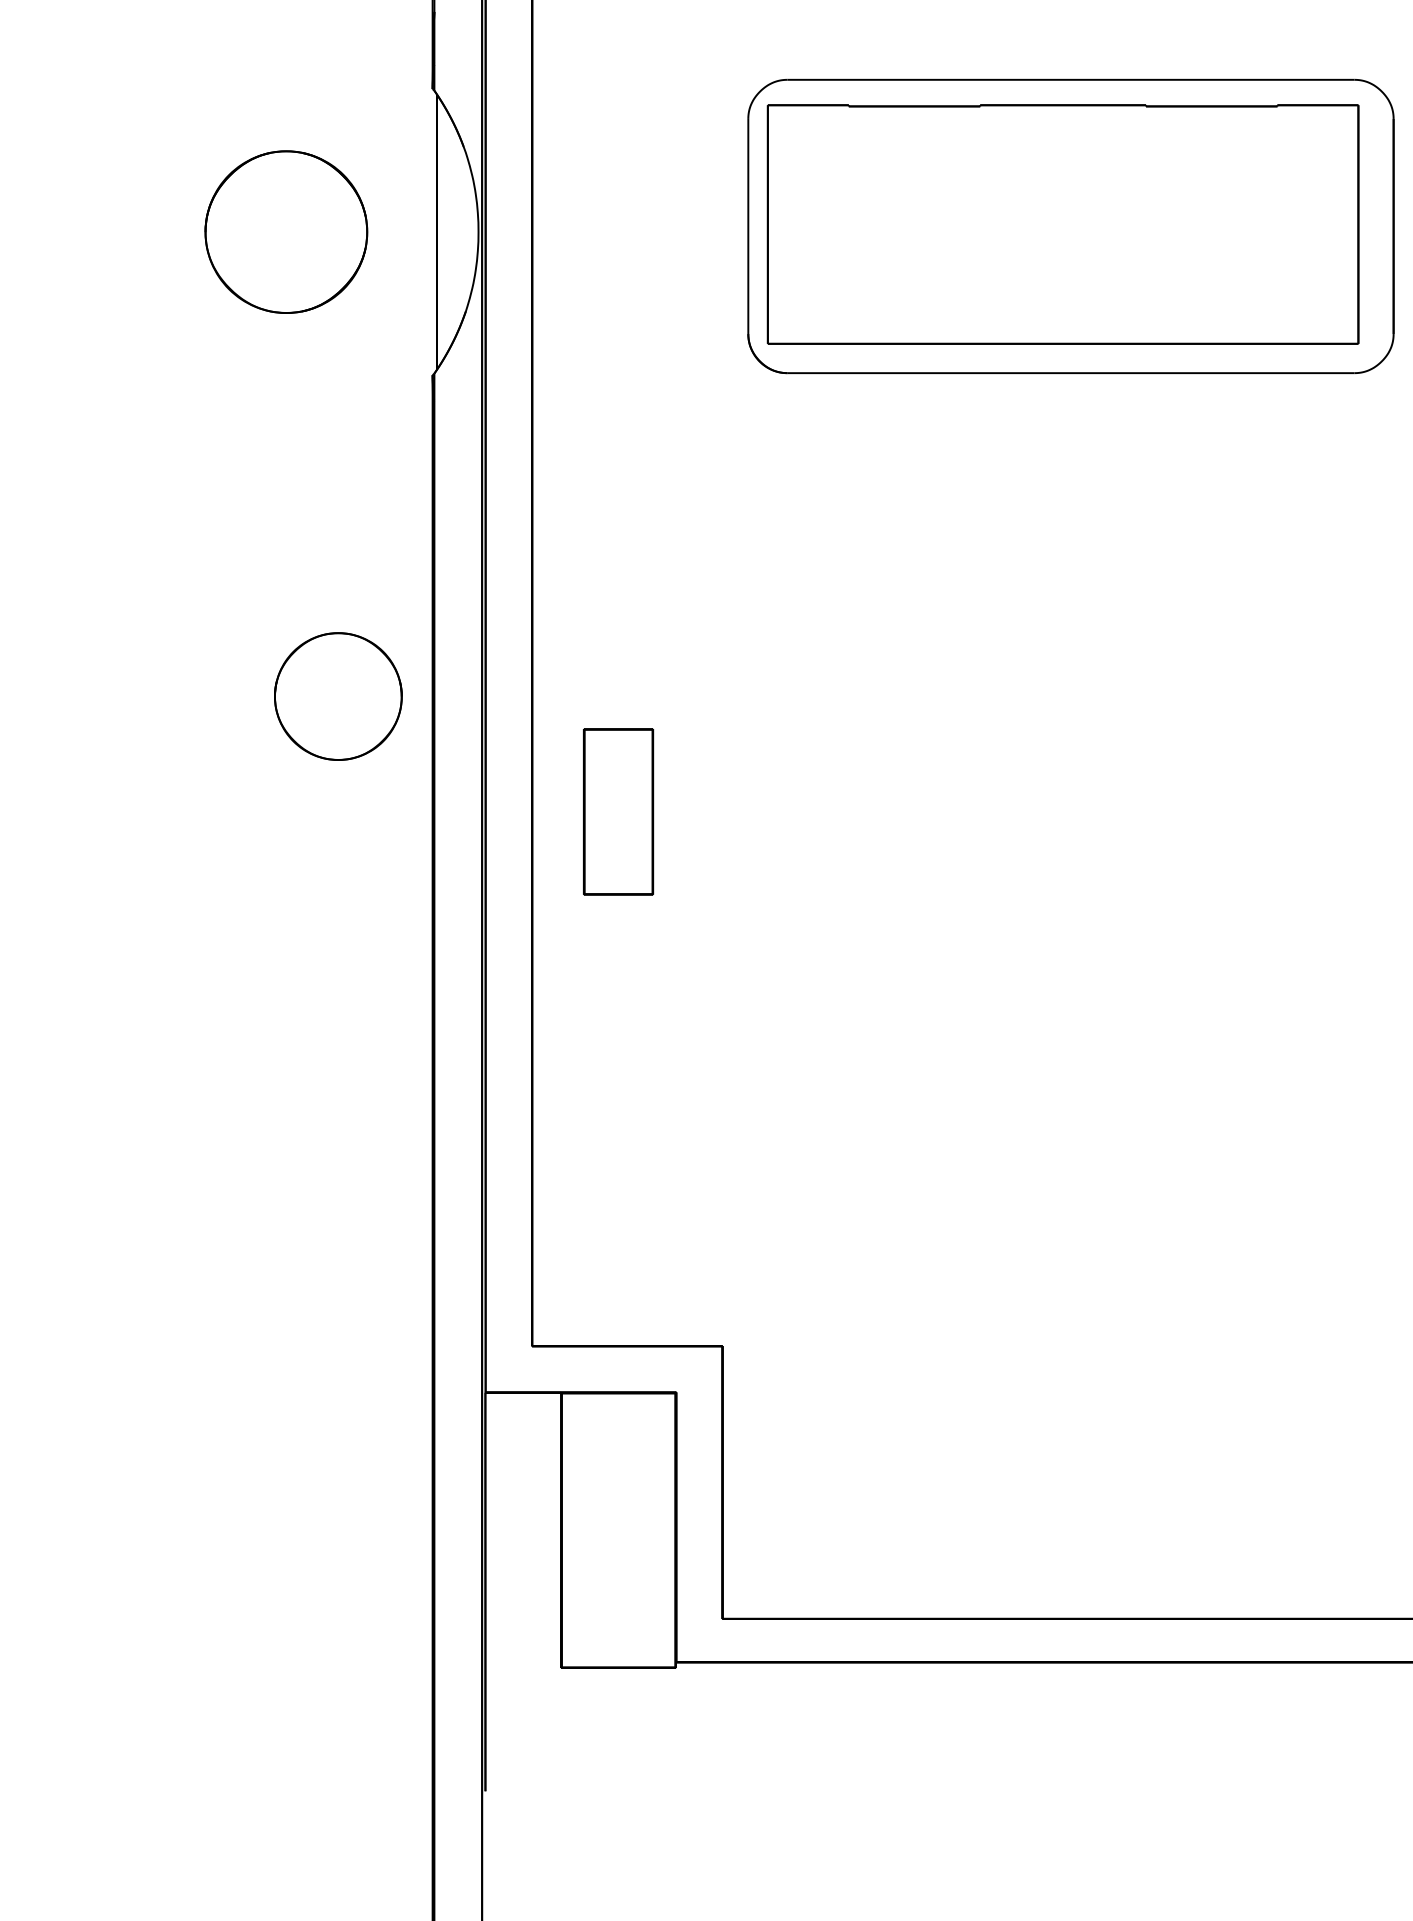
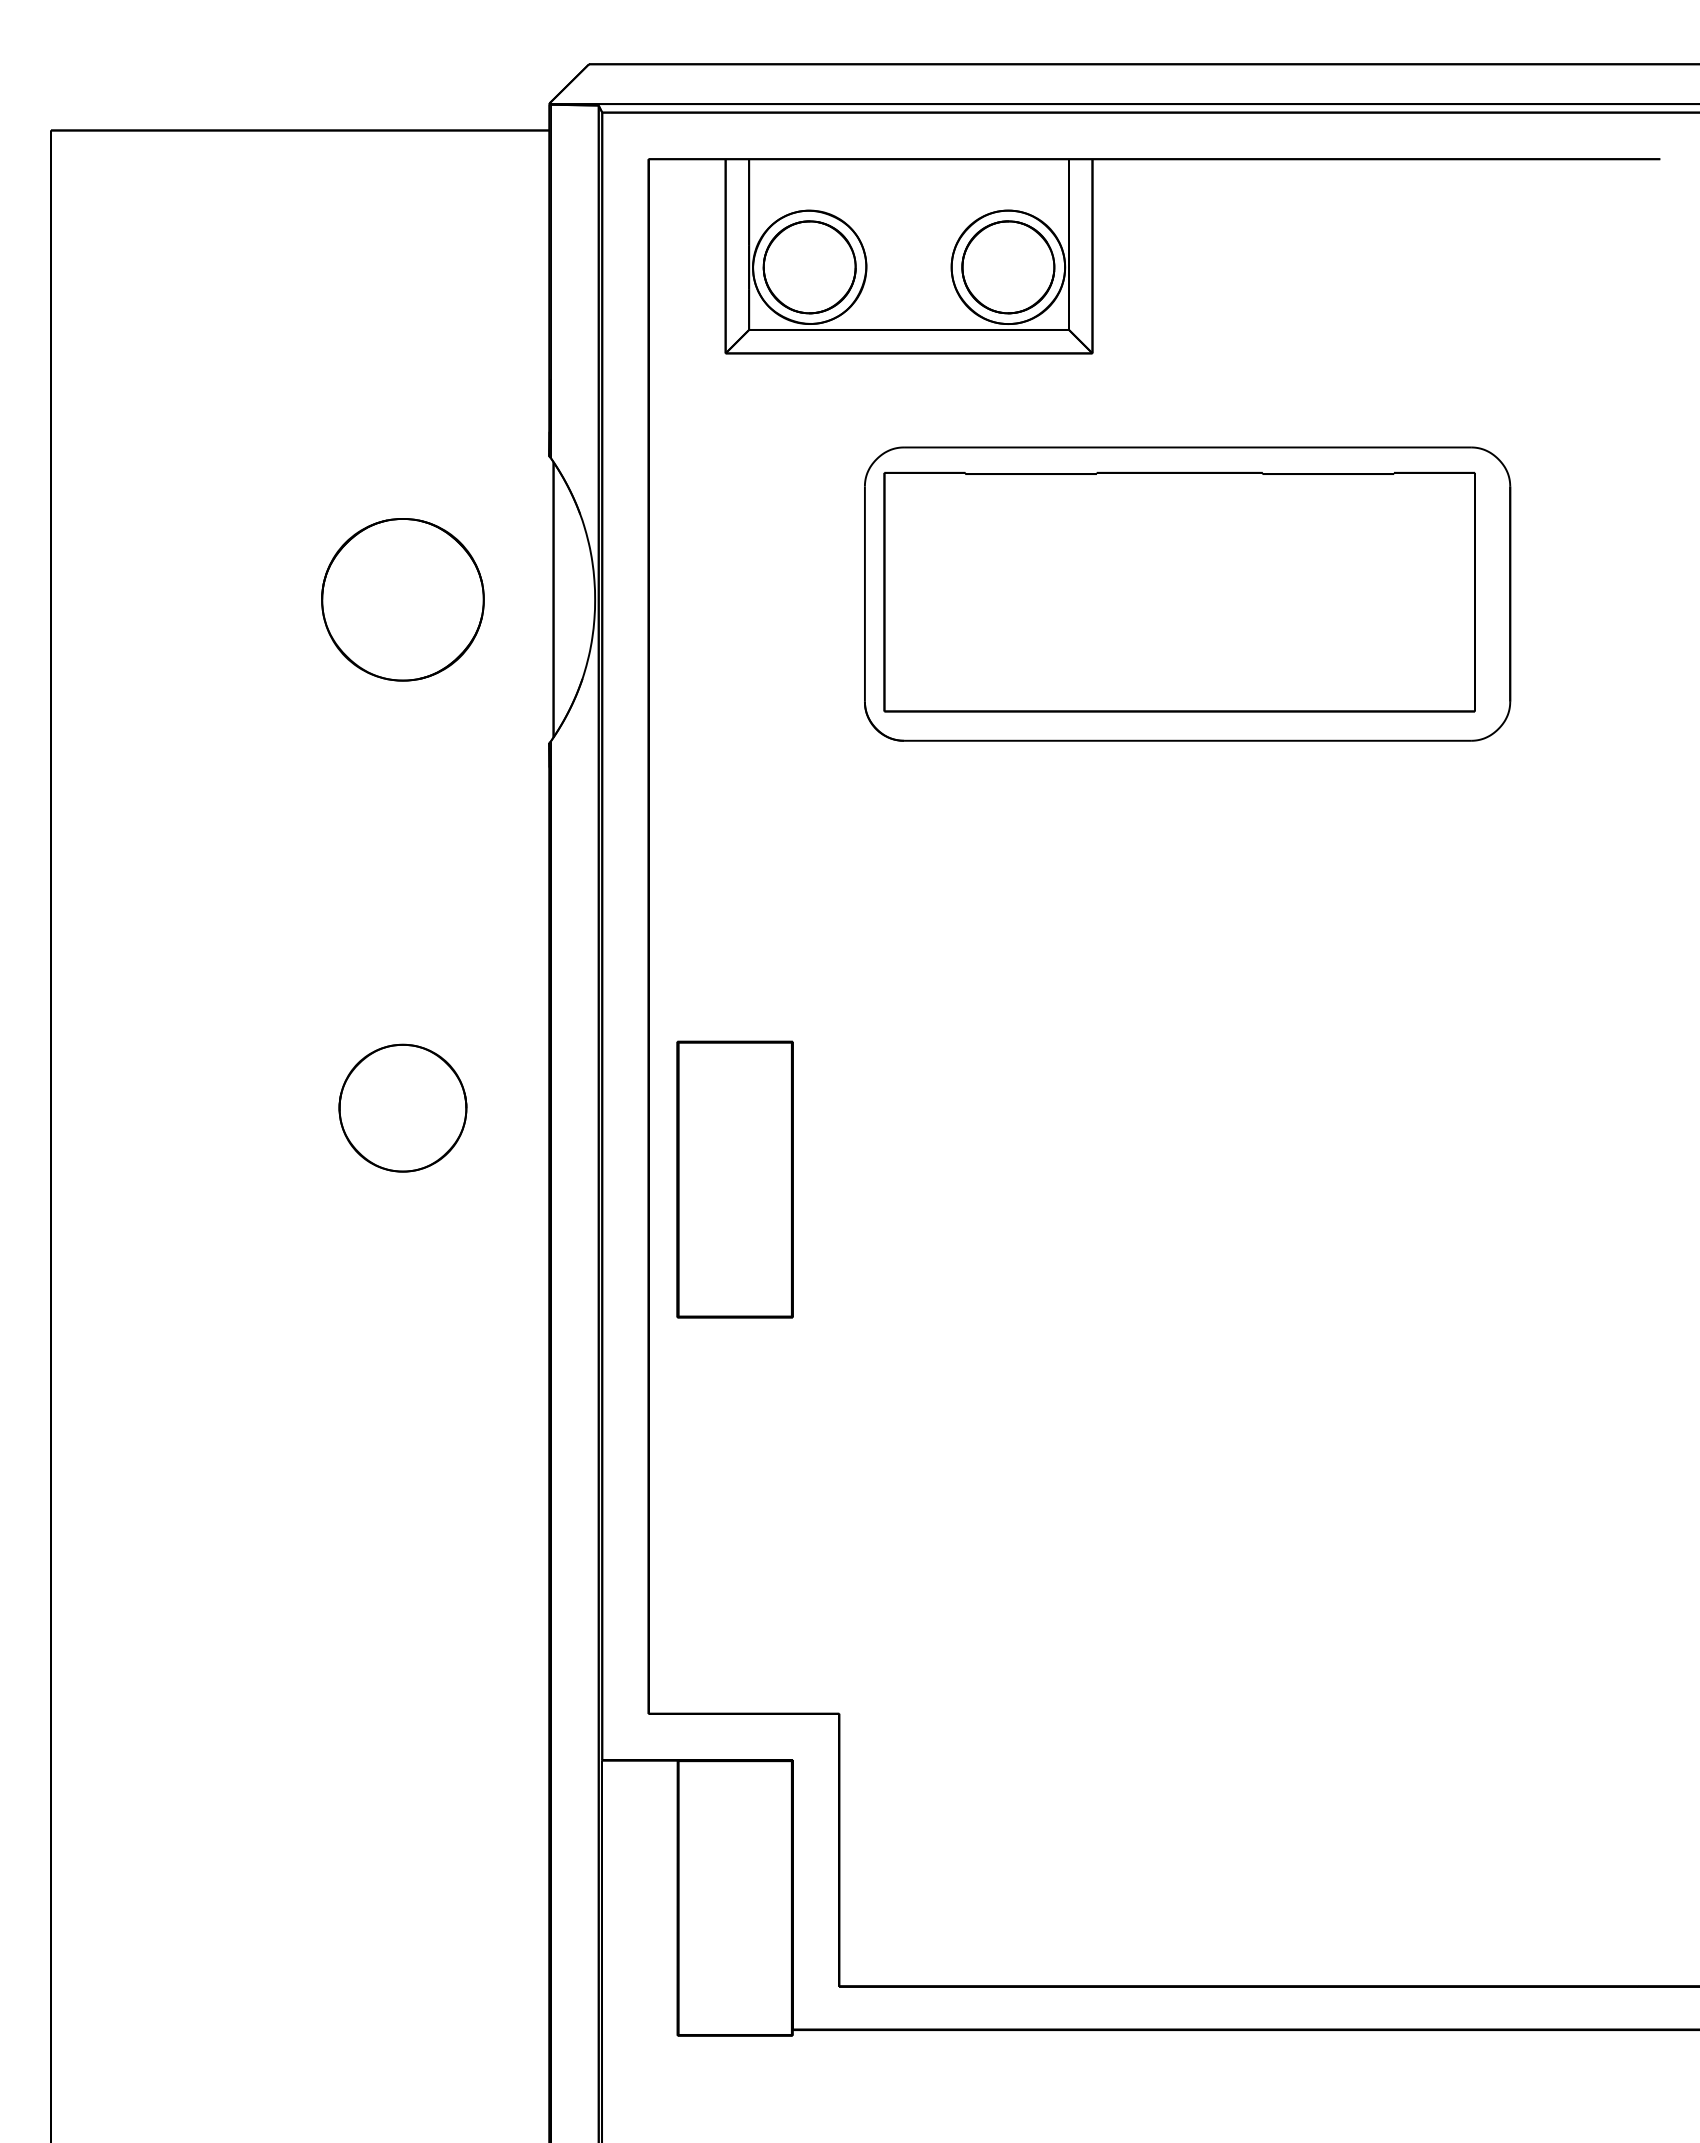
part: (337, 695) -> (402, 1107), moved
part: (617, 811) -> (734, 1179), size x1.67

